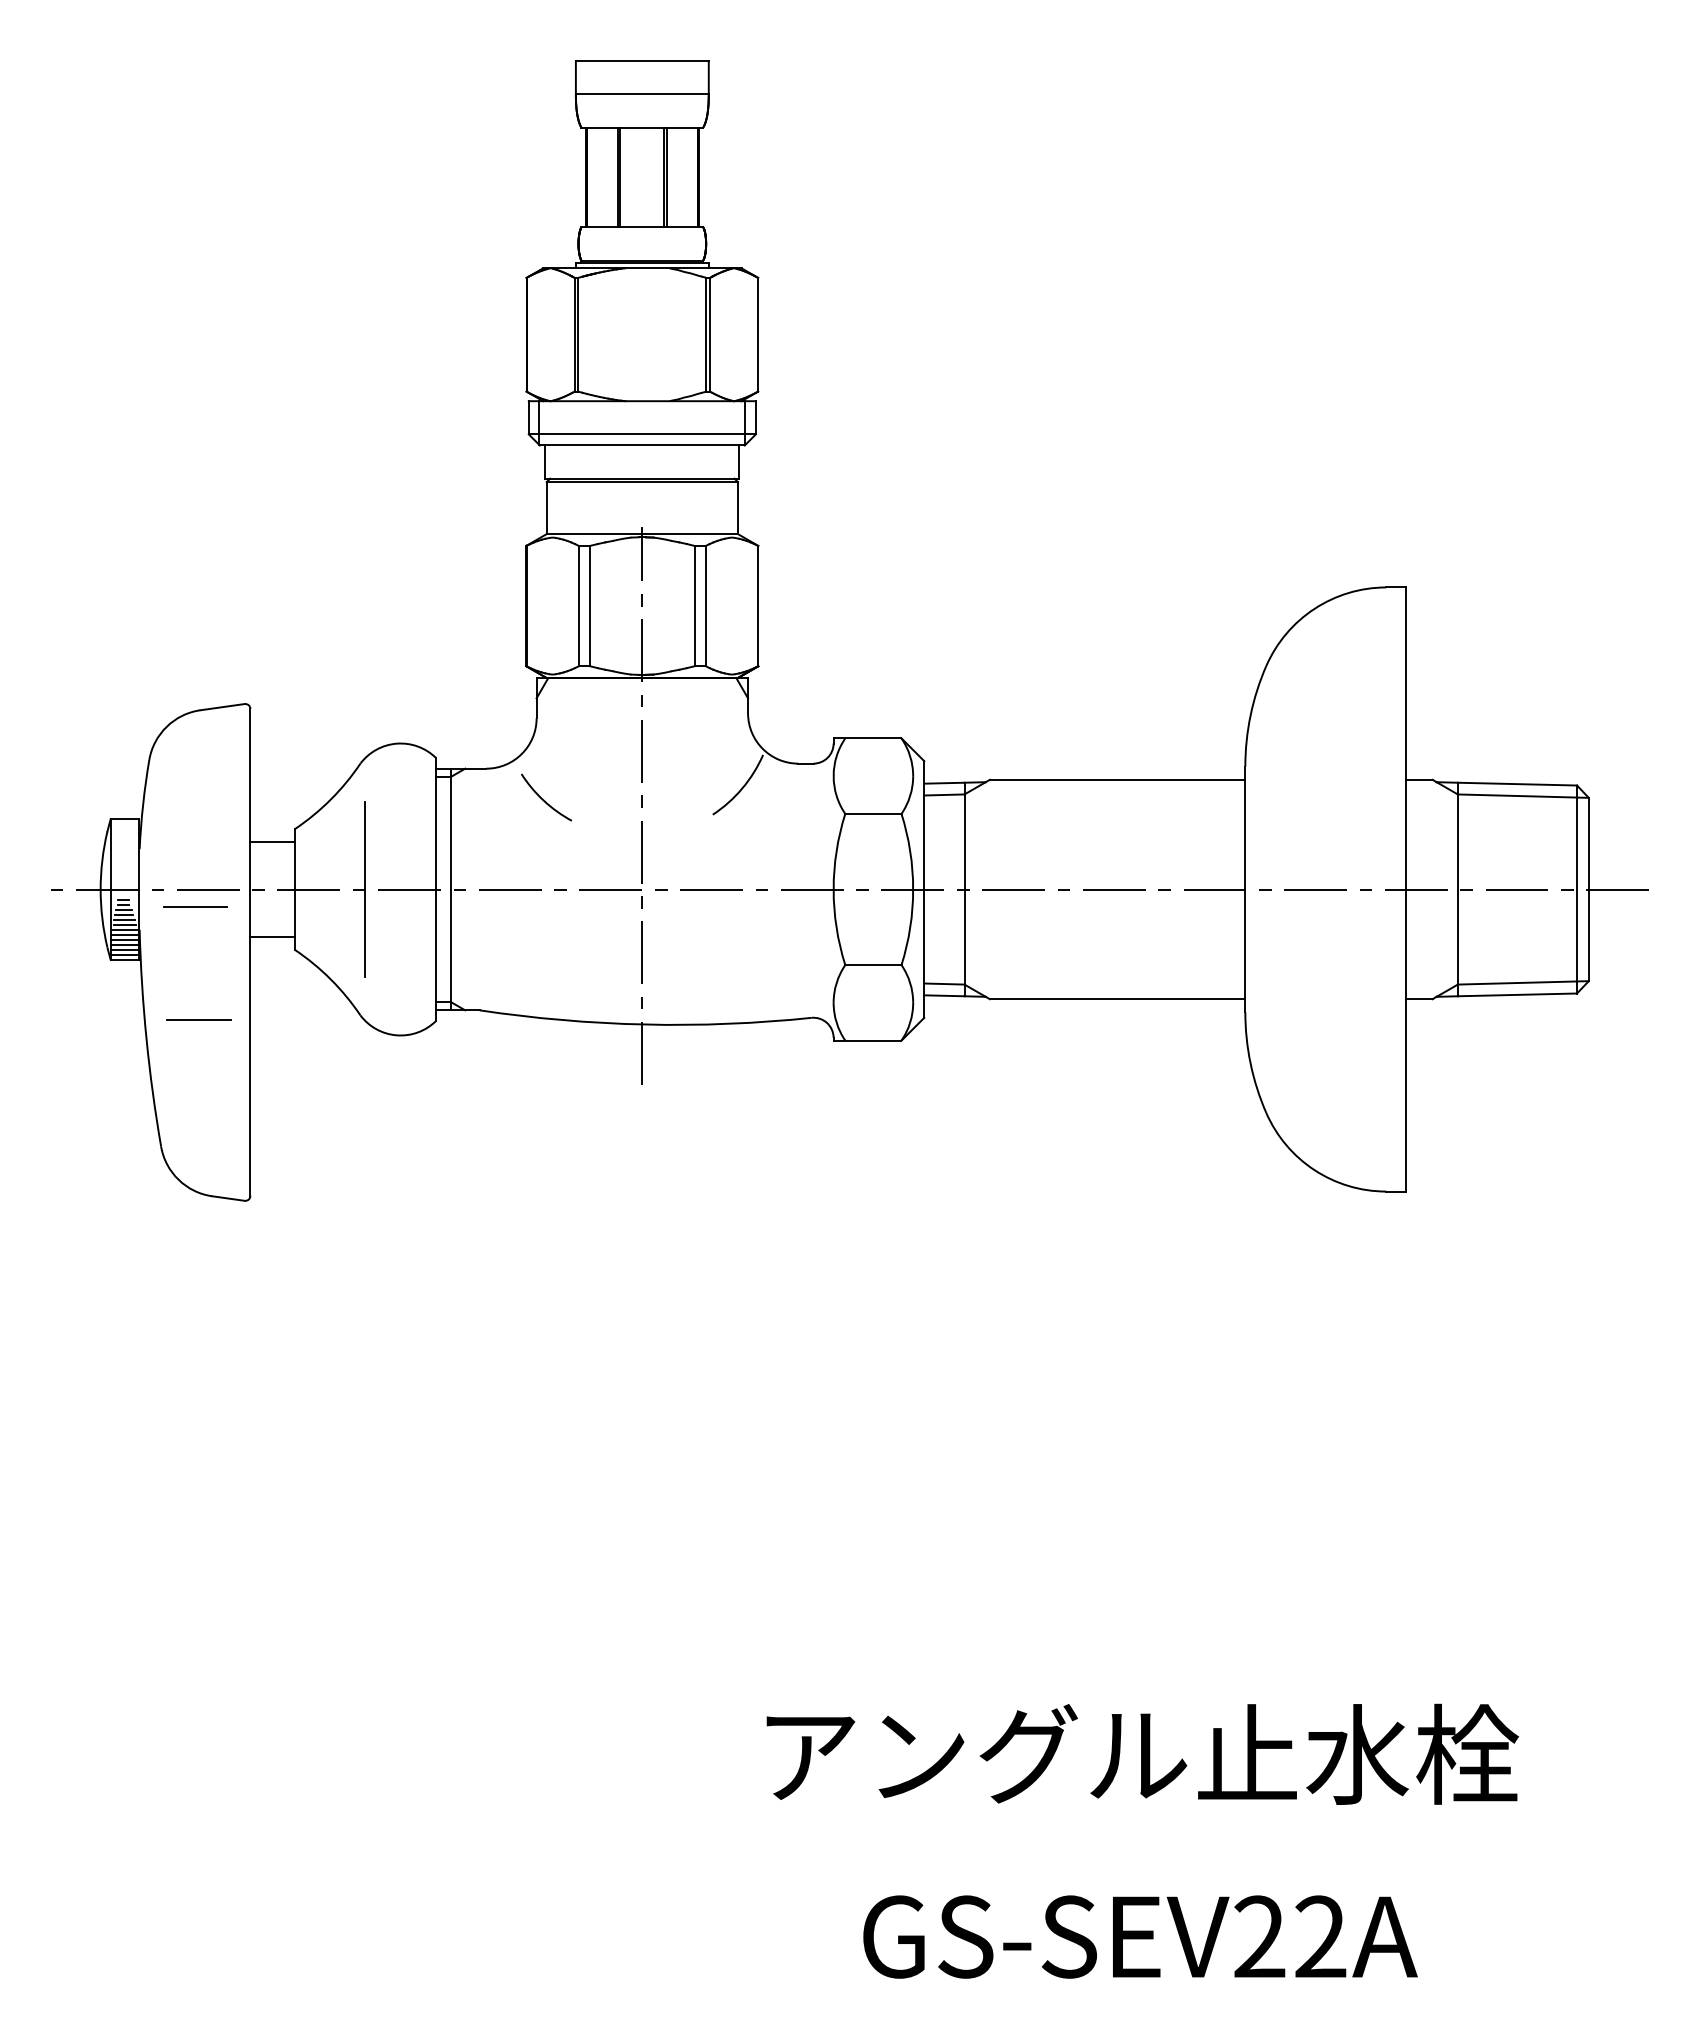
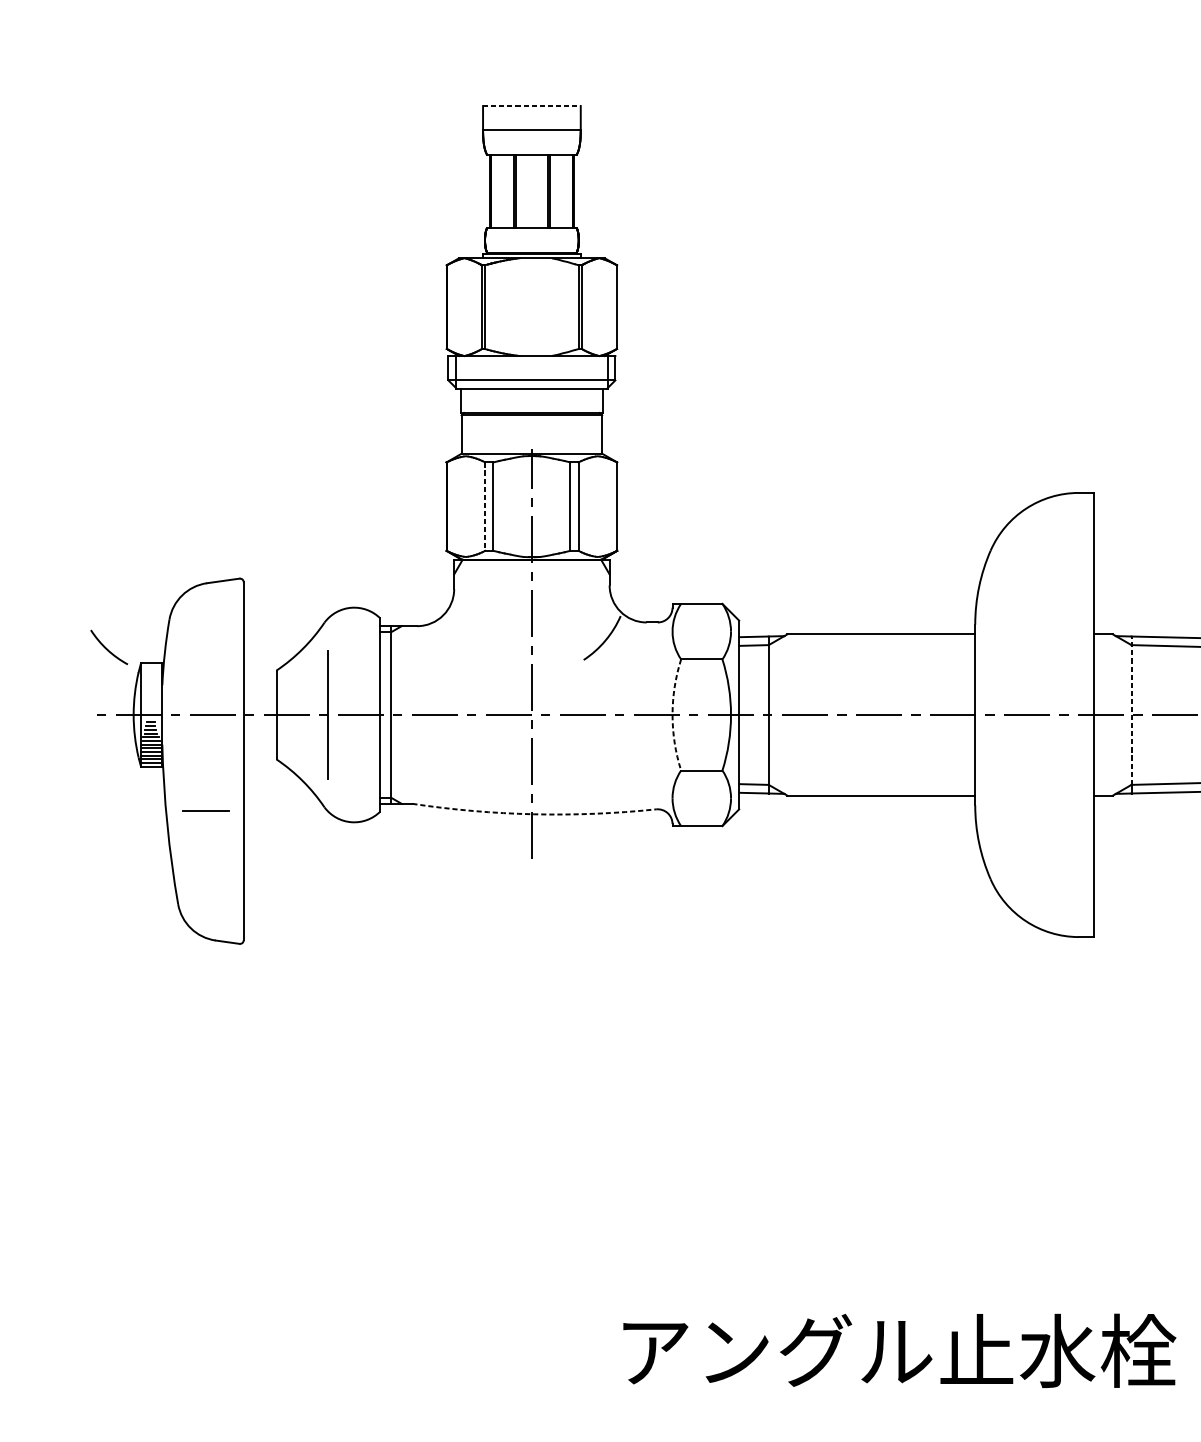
line: (642, 61) -> (532, 106), solid -> dashed
line: (578, 606) -> (484, 506), solid -> dashed
arc: (544, 799) -> (107, 648), moved
line: (271, 841) -> (259, 679), removed
line: (1457, 883) -> (1131, 710), solid -> dashed
arc: (833, 889) -> (672, 715), solid -> dashed
line: (195, 906) -> (203, 727), removed
line: (271, 937) -> (259, 750), removed
arc: (645, 1024) -> (534, 814), solid -> dashed

